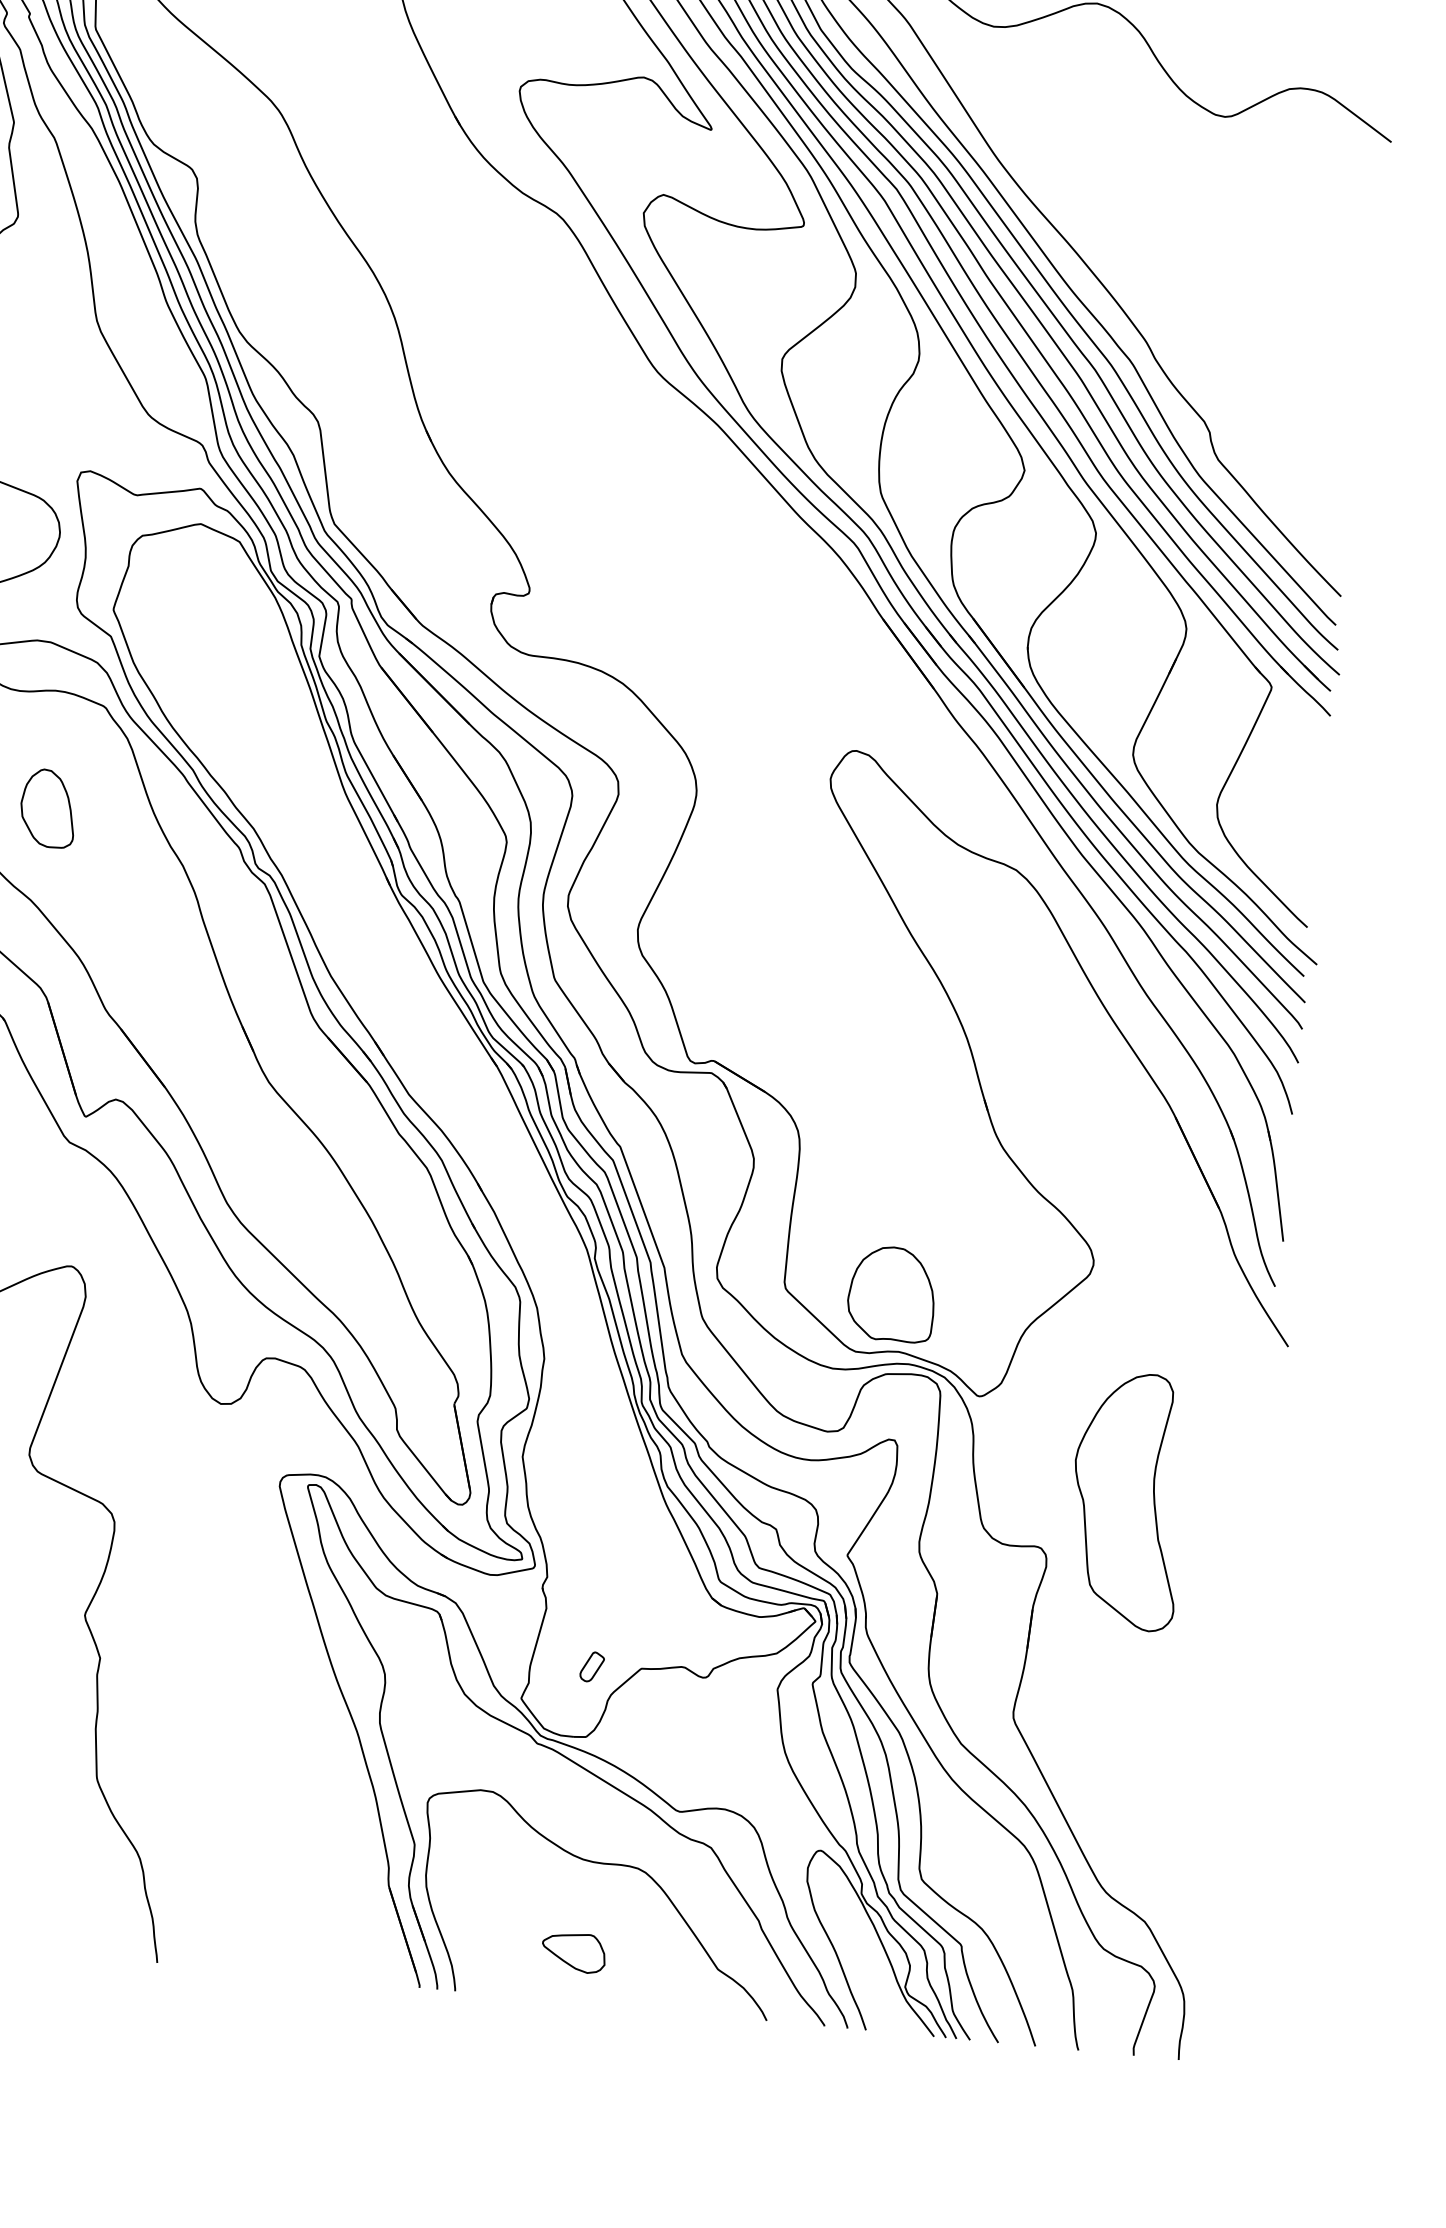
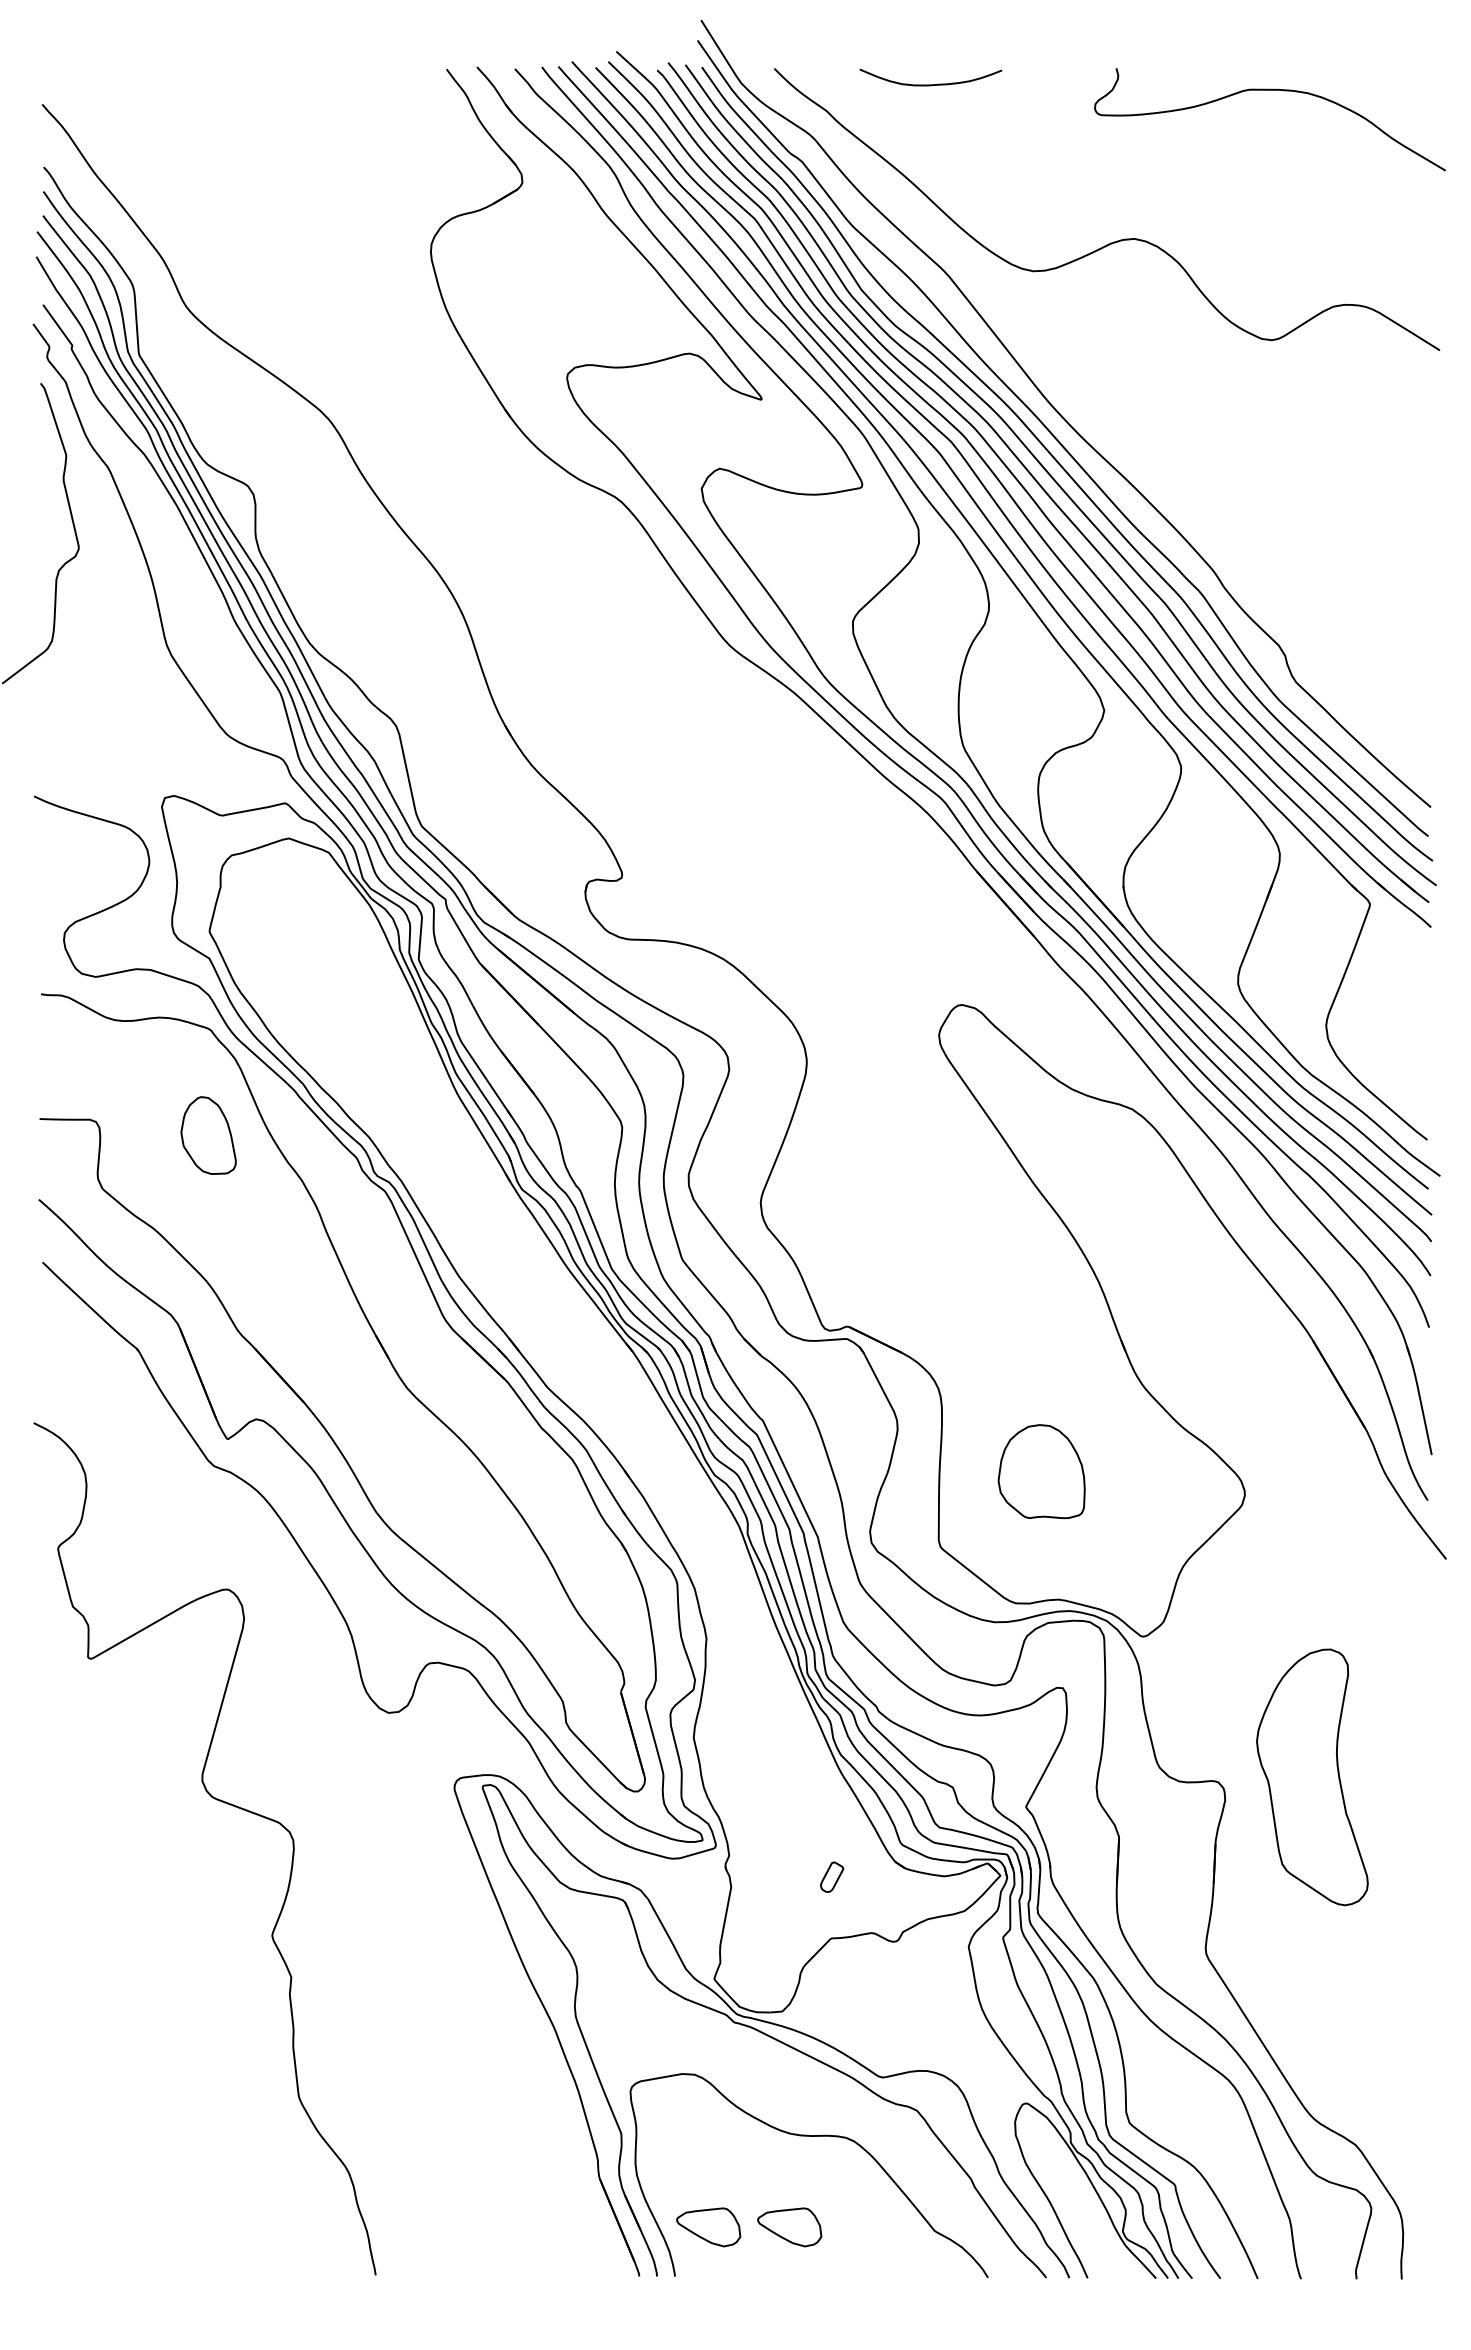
part: (48, 808) -> (208, 1135), moved
part: (891, 1293) -> (1041, 1471), moved
part: (1127, 1501) -> (1312, 1777), moved
part: (592, 1666) -> (832, 1876), moved
part: (492, 1945) -> (708, 2227), added

